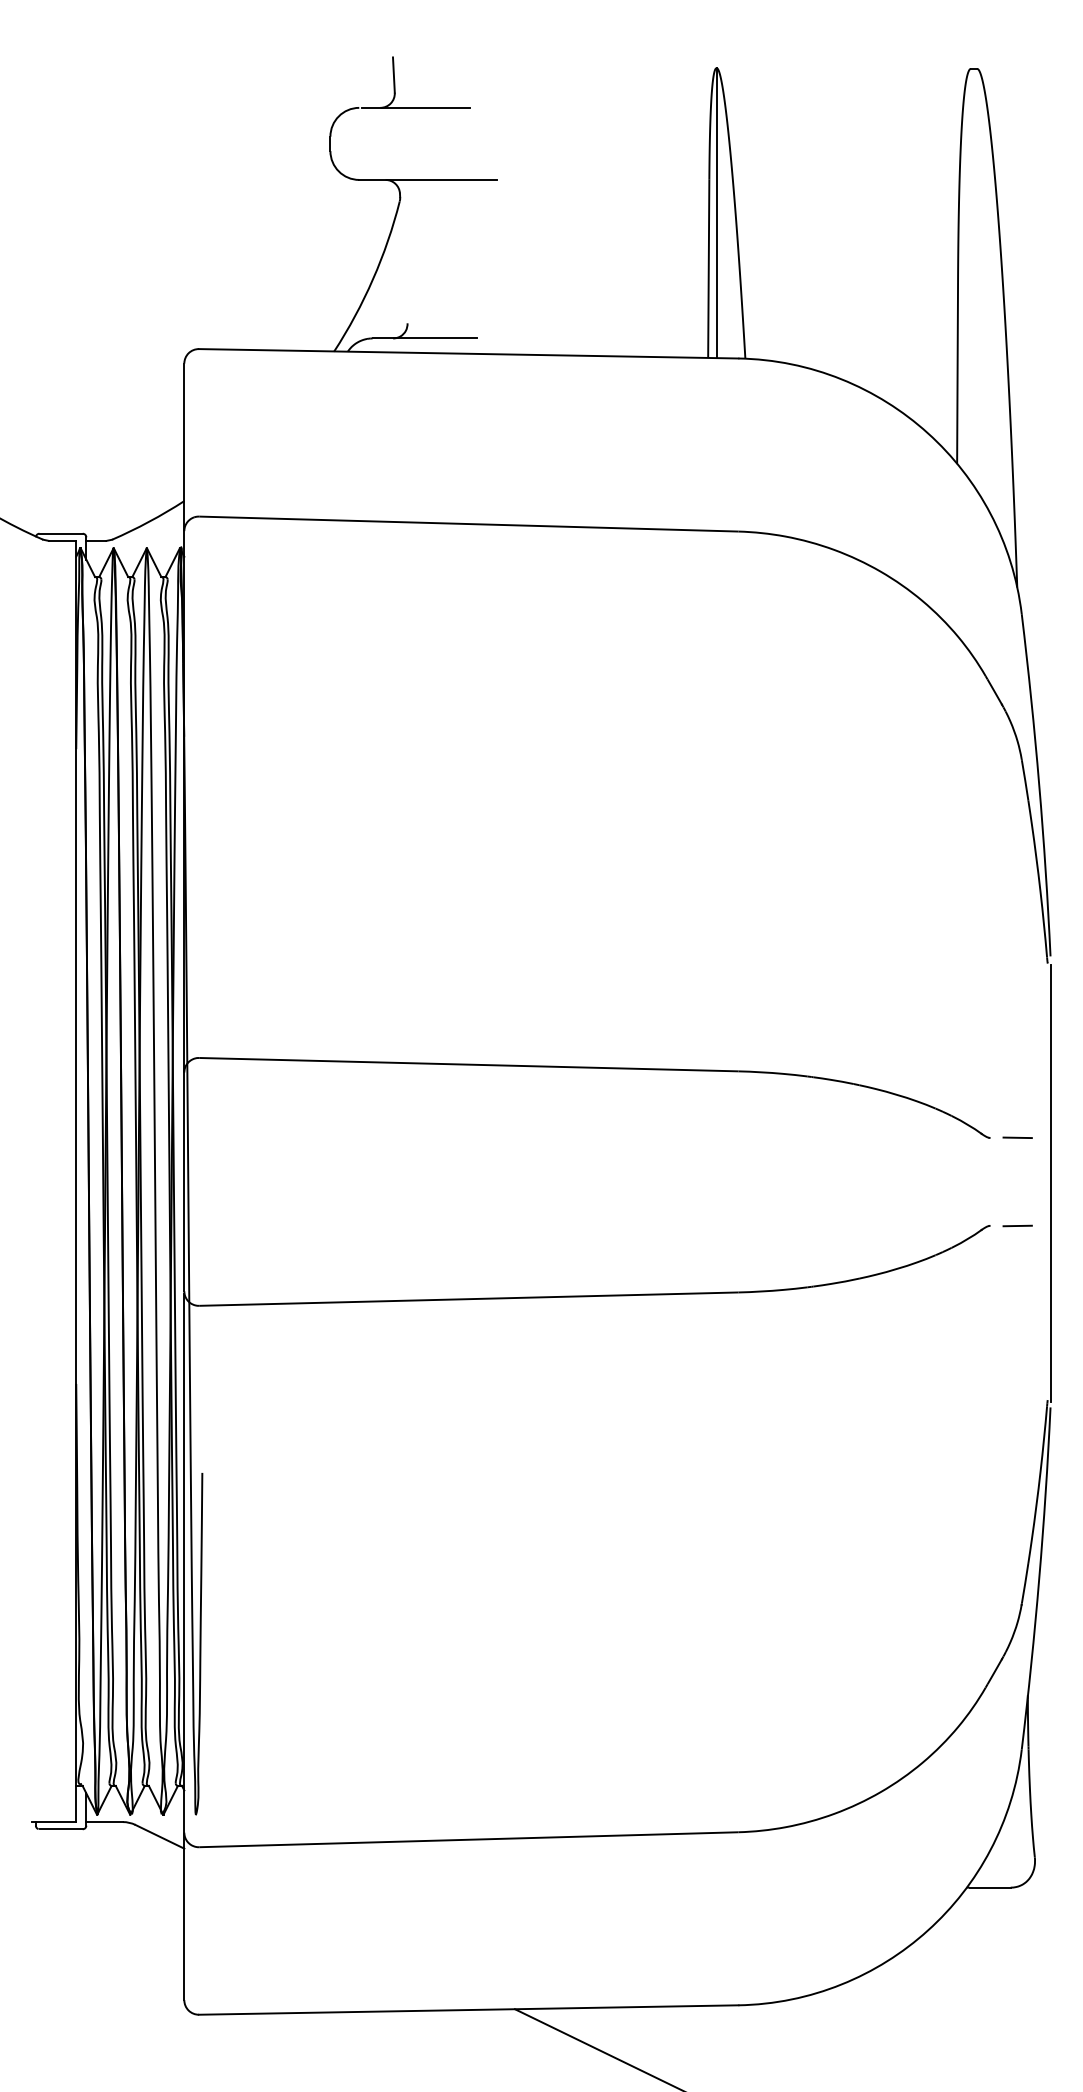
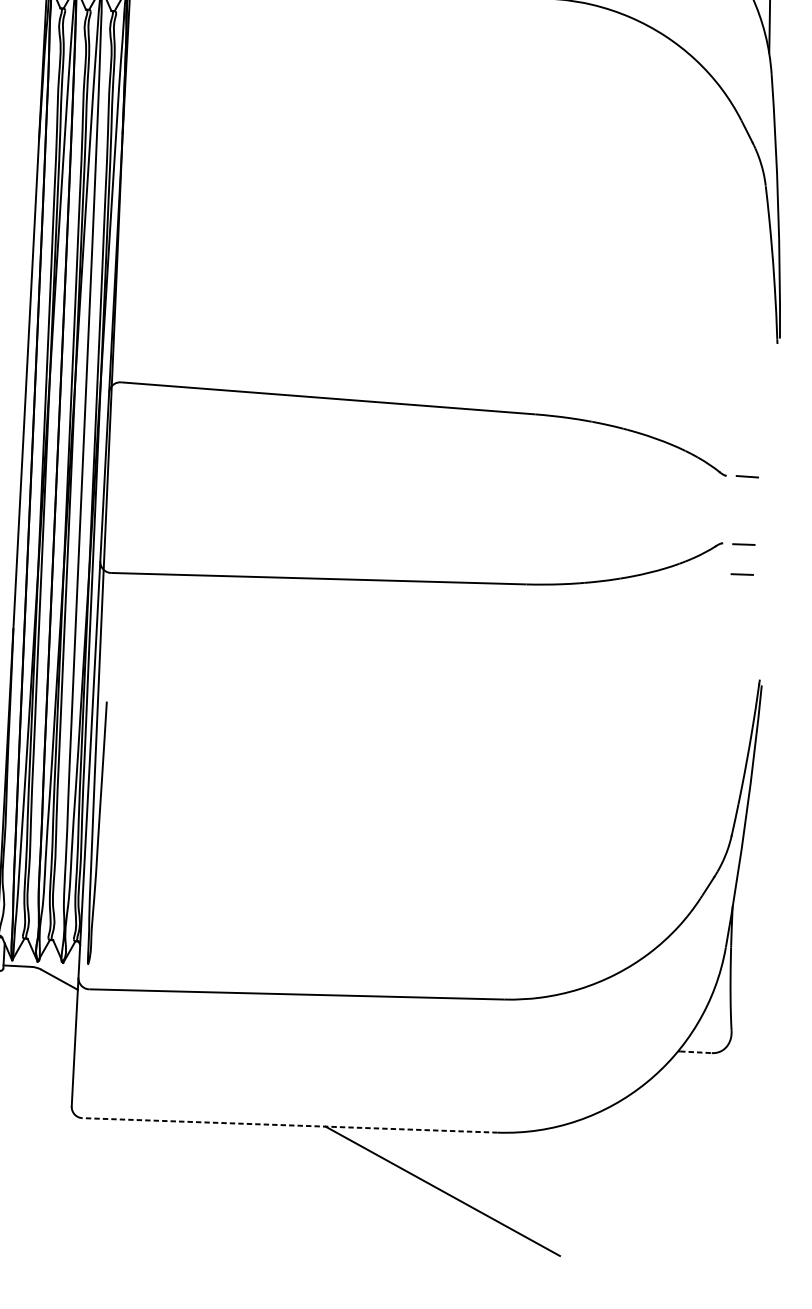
line: (1050, 1183) -> (770, 513), removed
line: (1017, 1264) -> (742, 574), added
line: (990, 1887) -> (696, 1052), solid -> dashed
line: (468, 2010) -> (289, 1125), solid -> dashed

